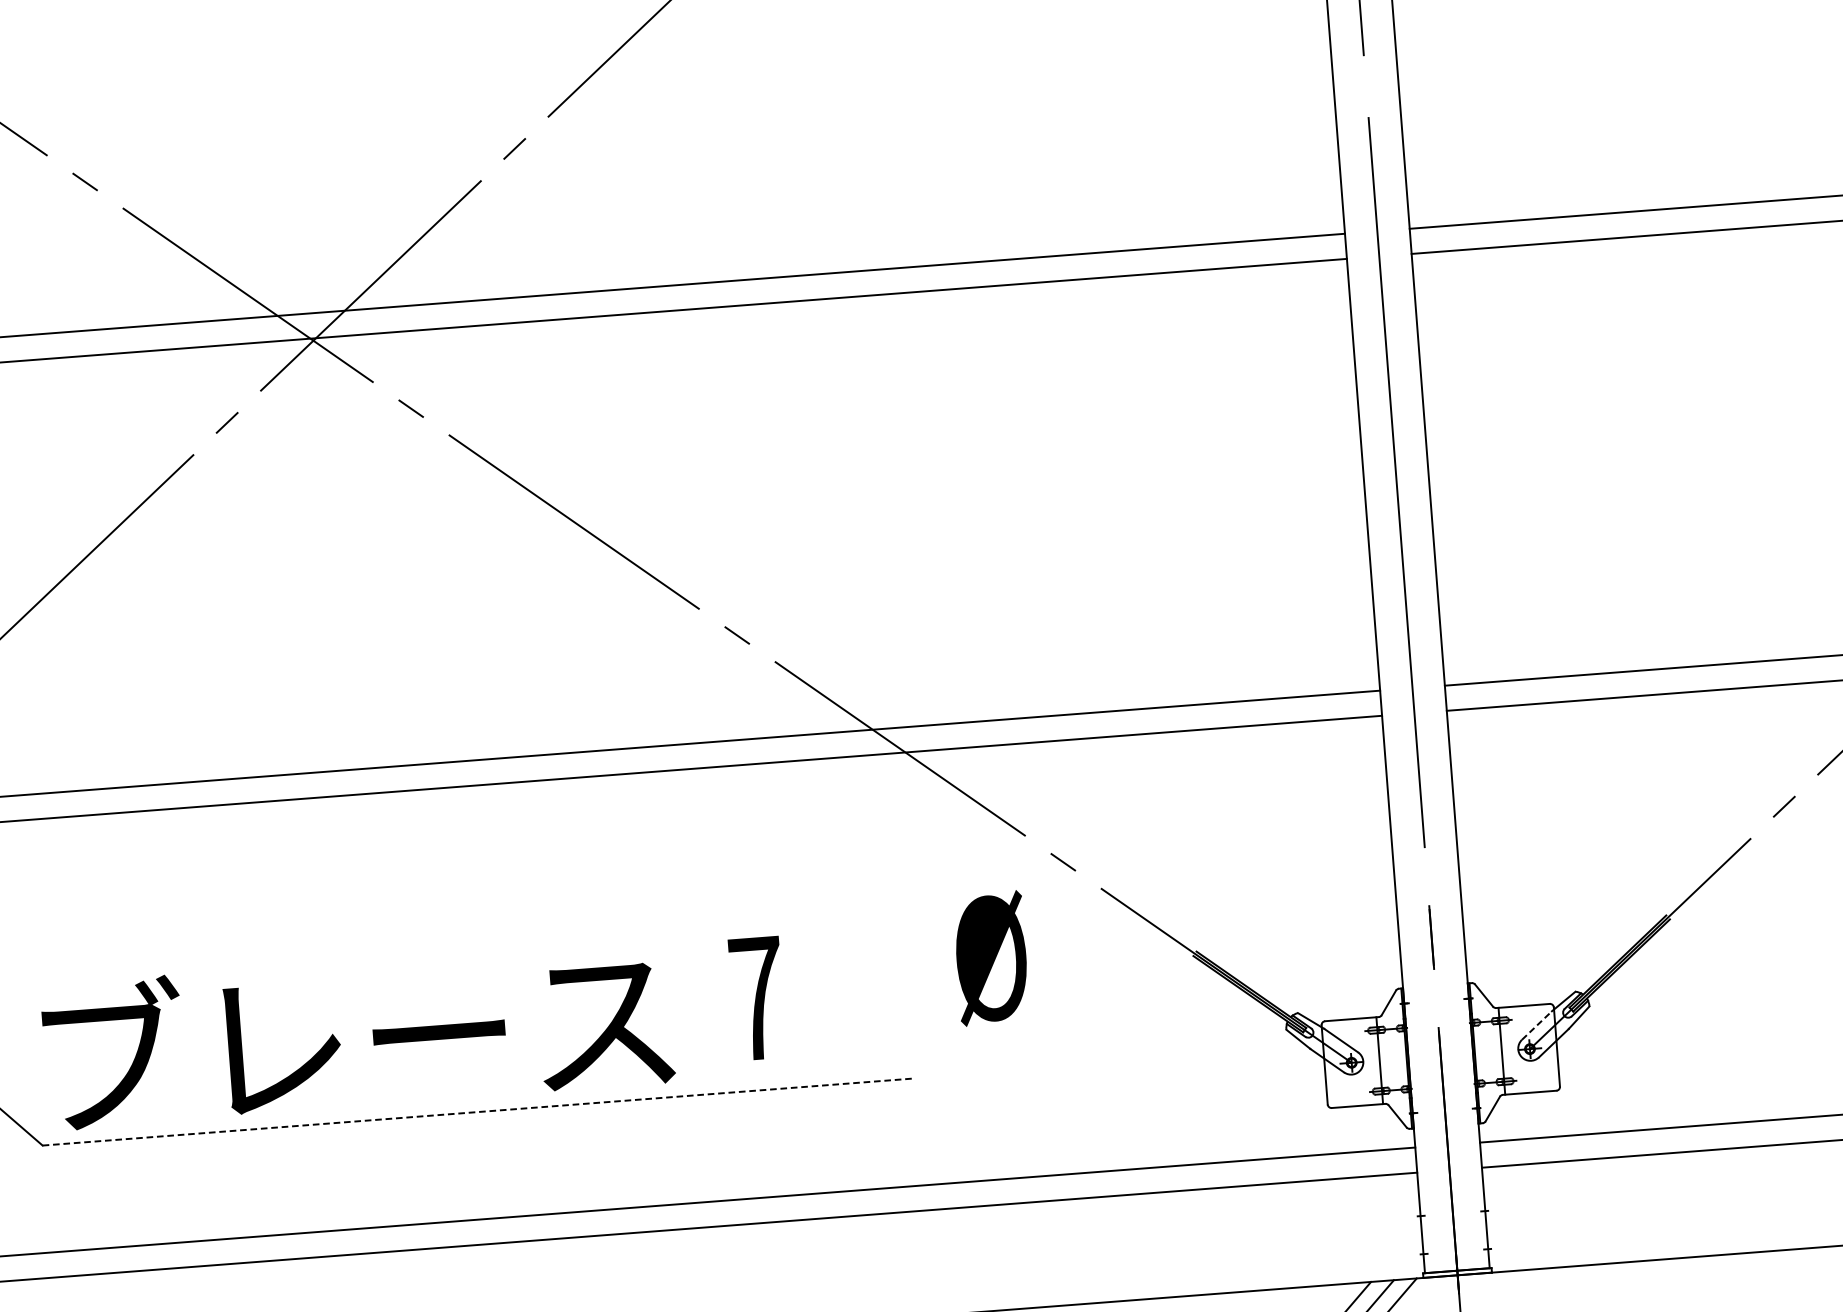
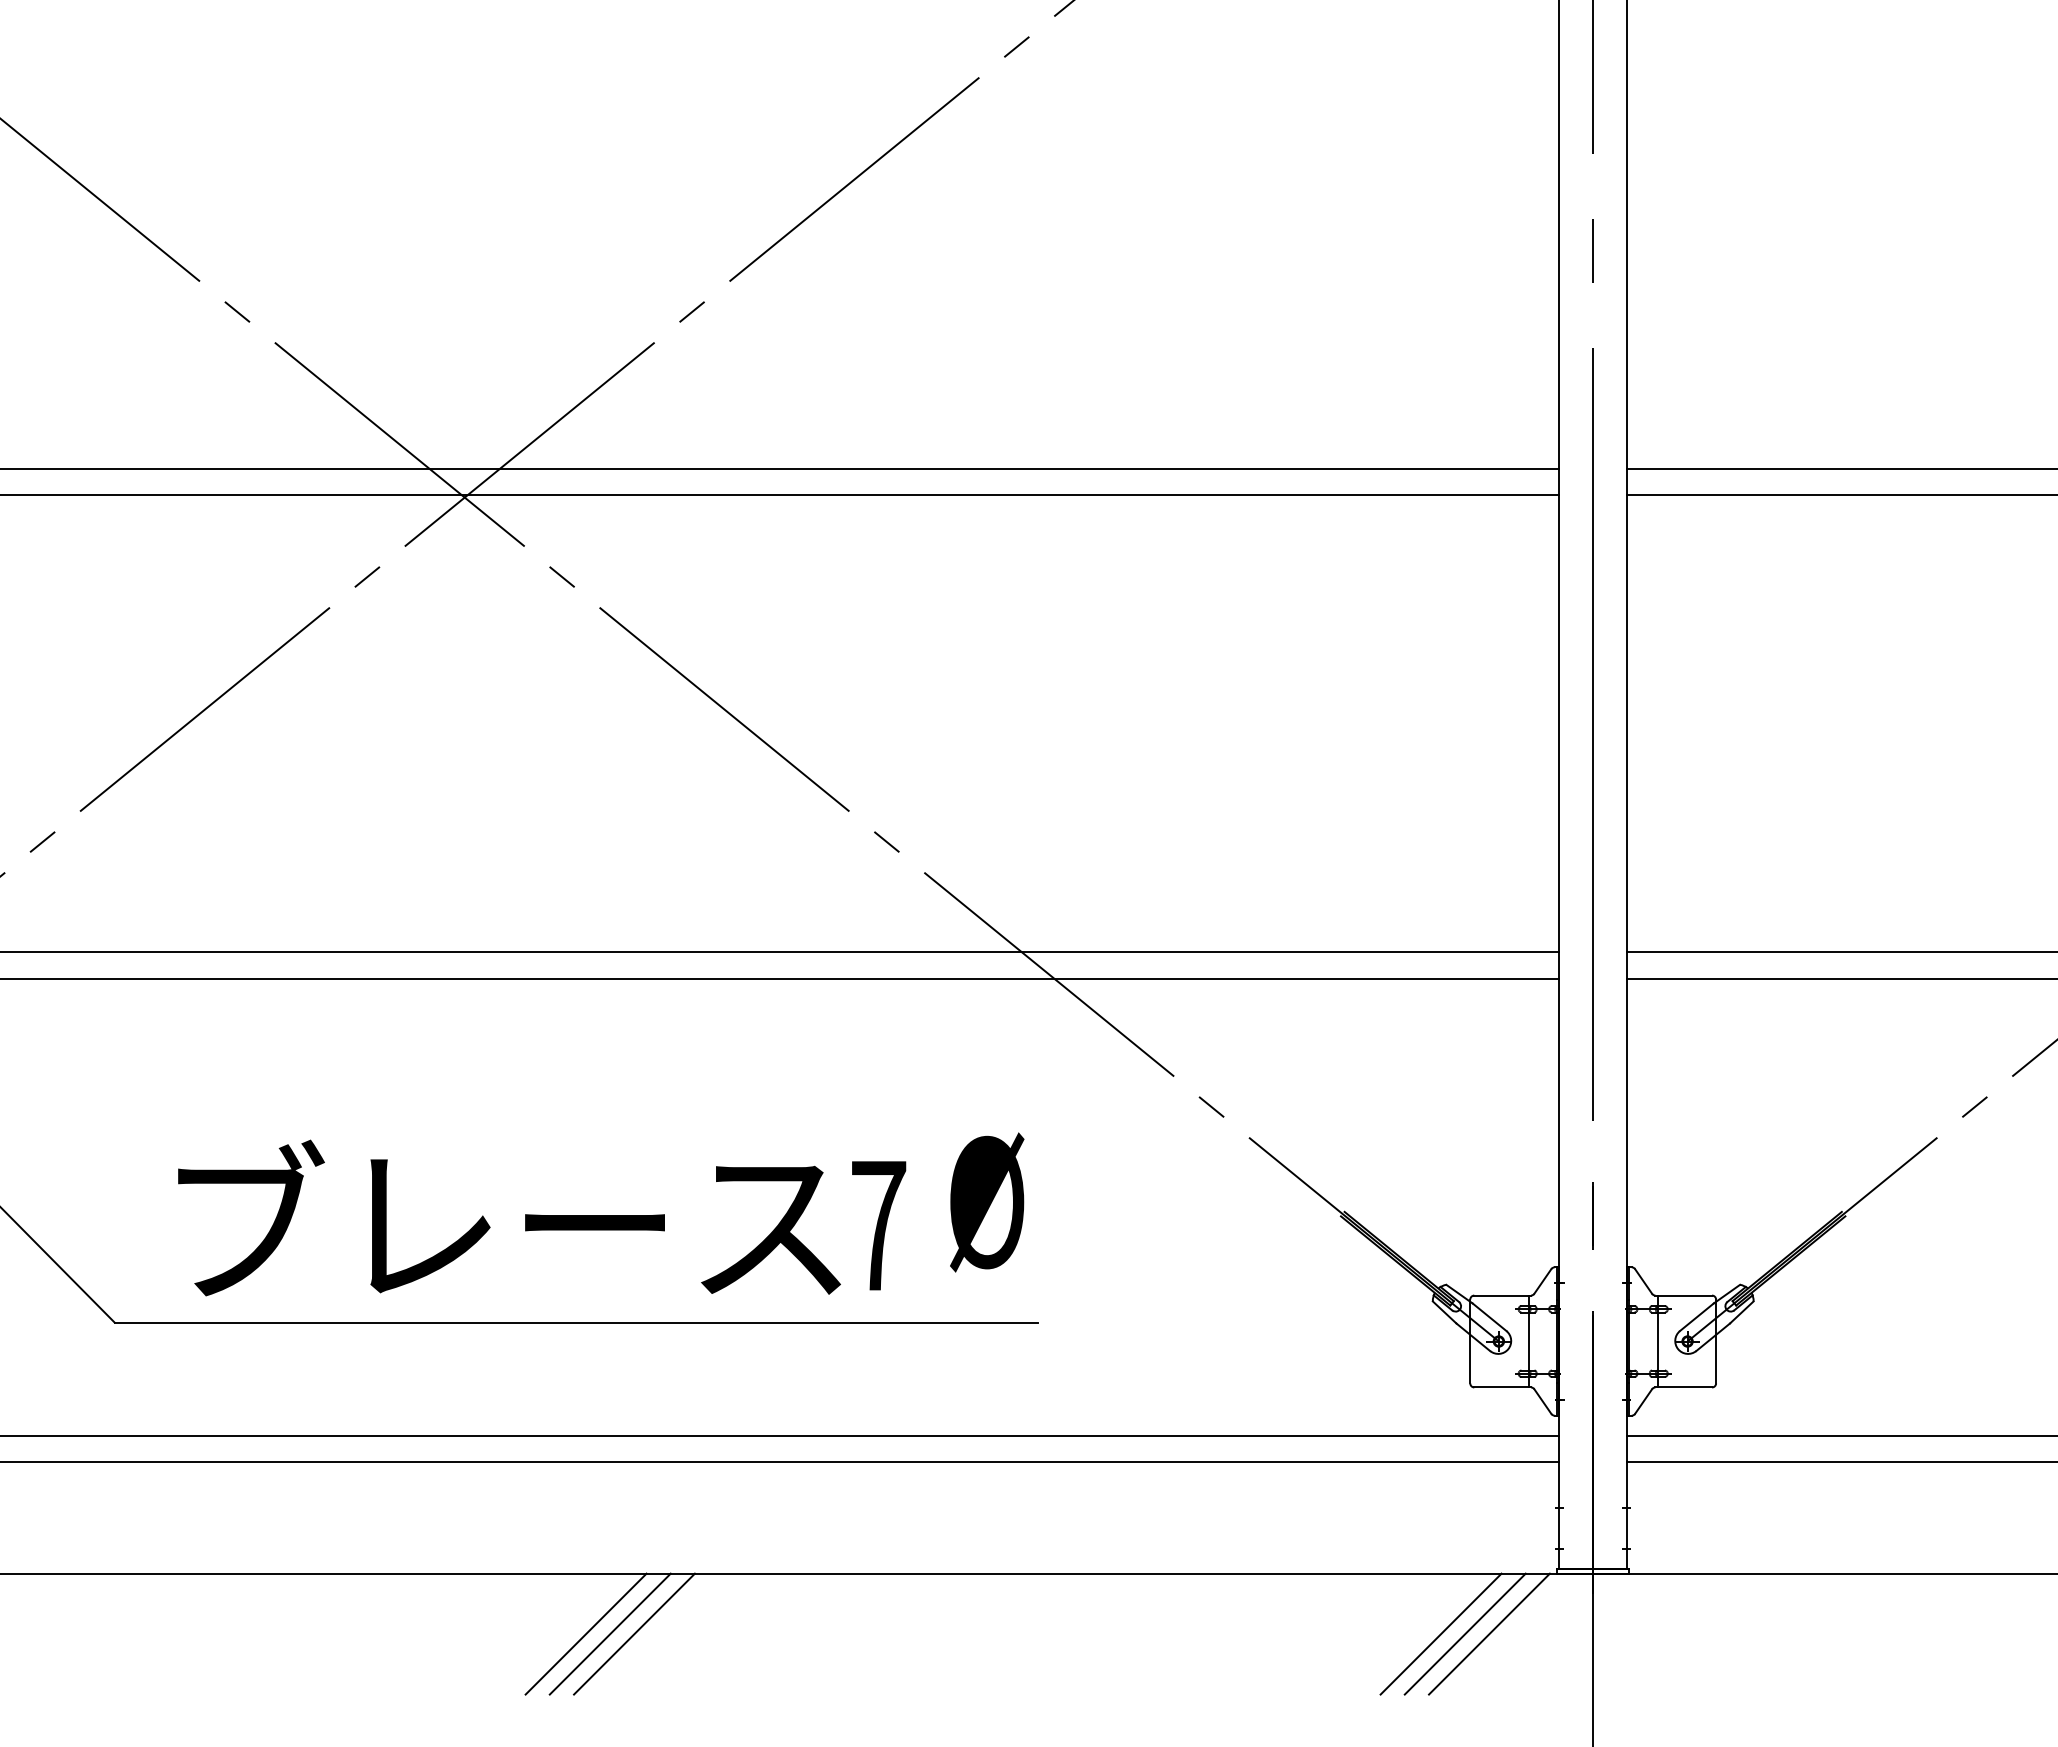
text: (991, 958) -> (987, 1202), moved
line: (1536, 1025) -> (1696, 1317), dashed -> solid
text: (357, 1033) -> (509, 1217), moved
line: (478, 1111) -> (576, 1322), dashed -> solid

